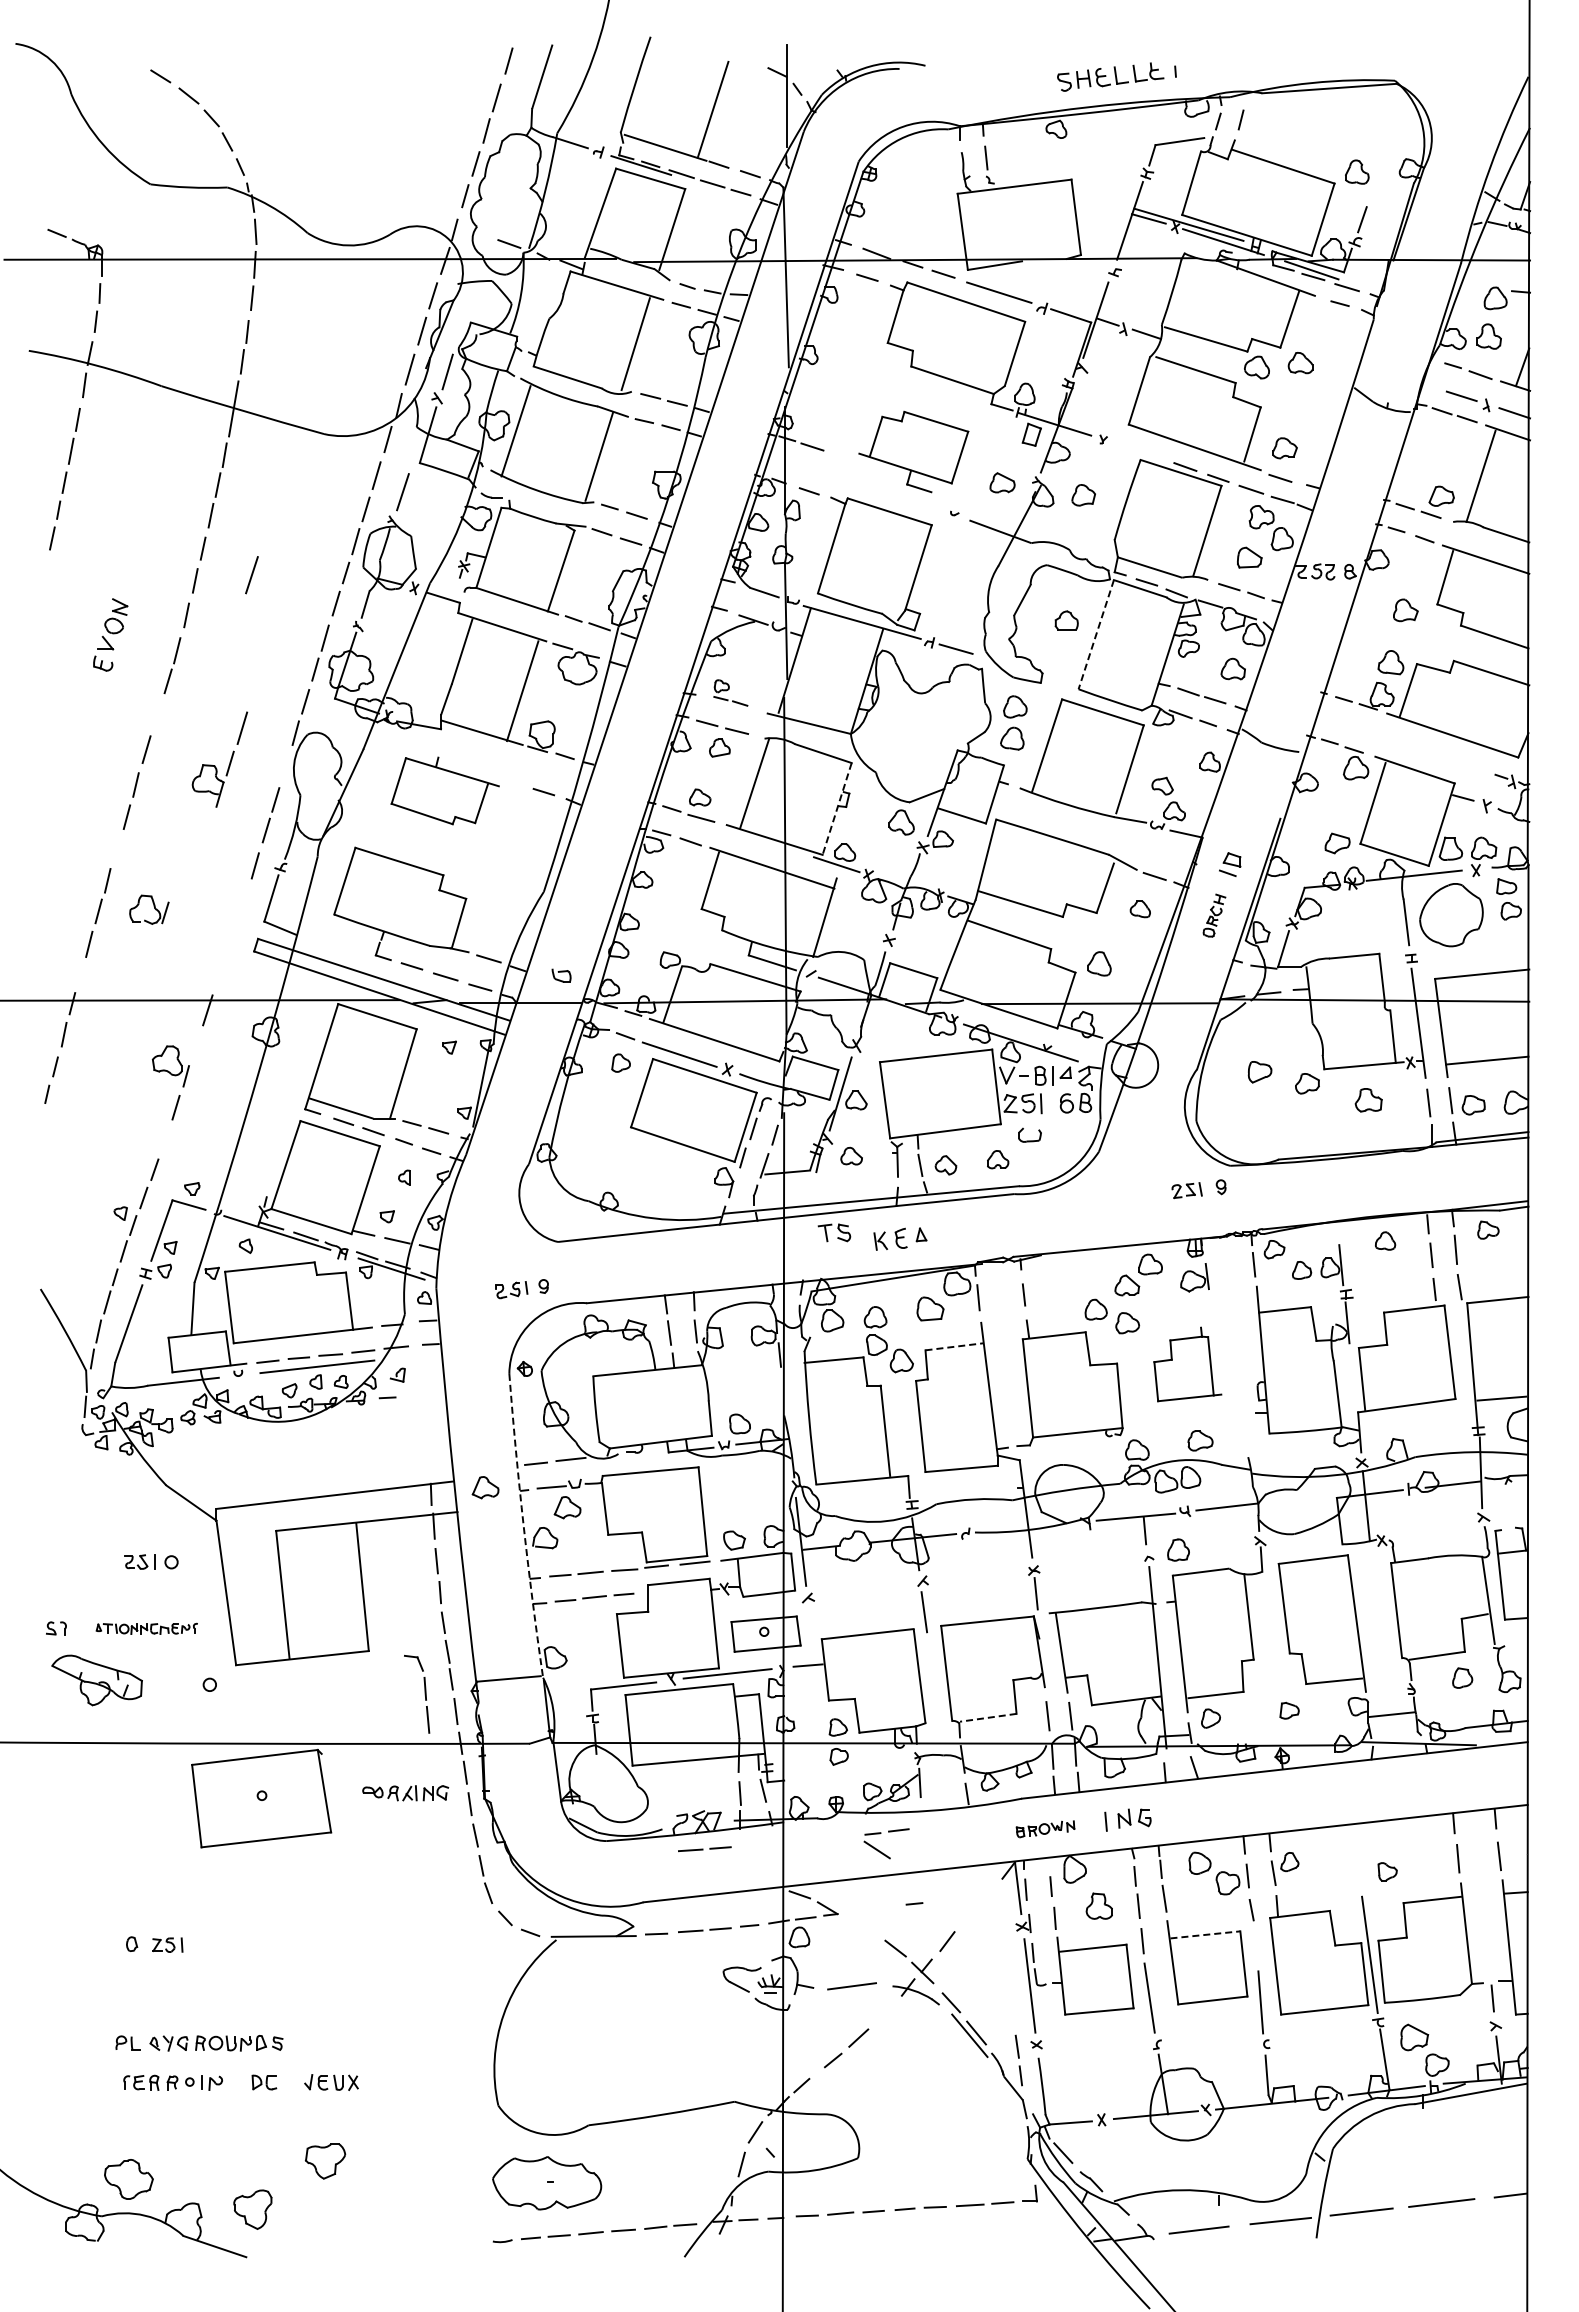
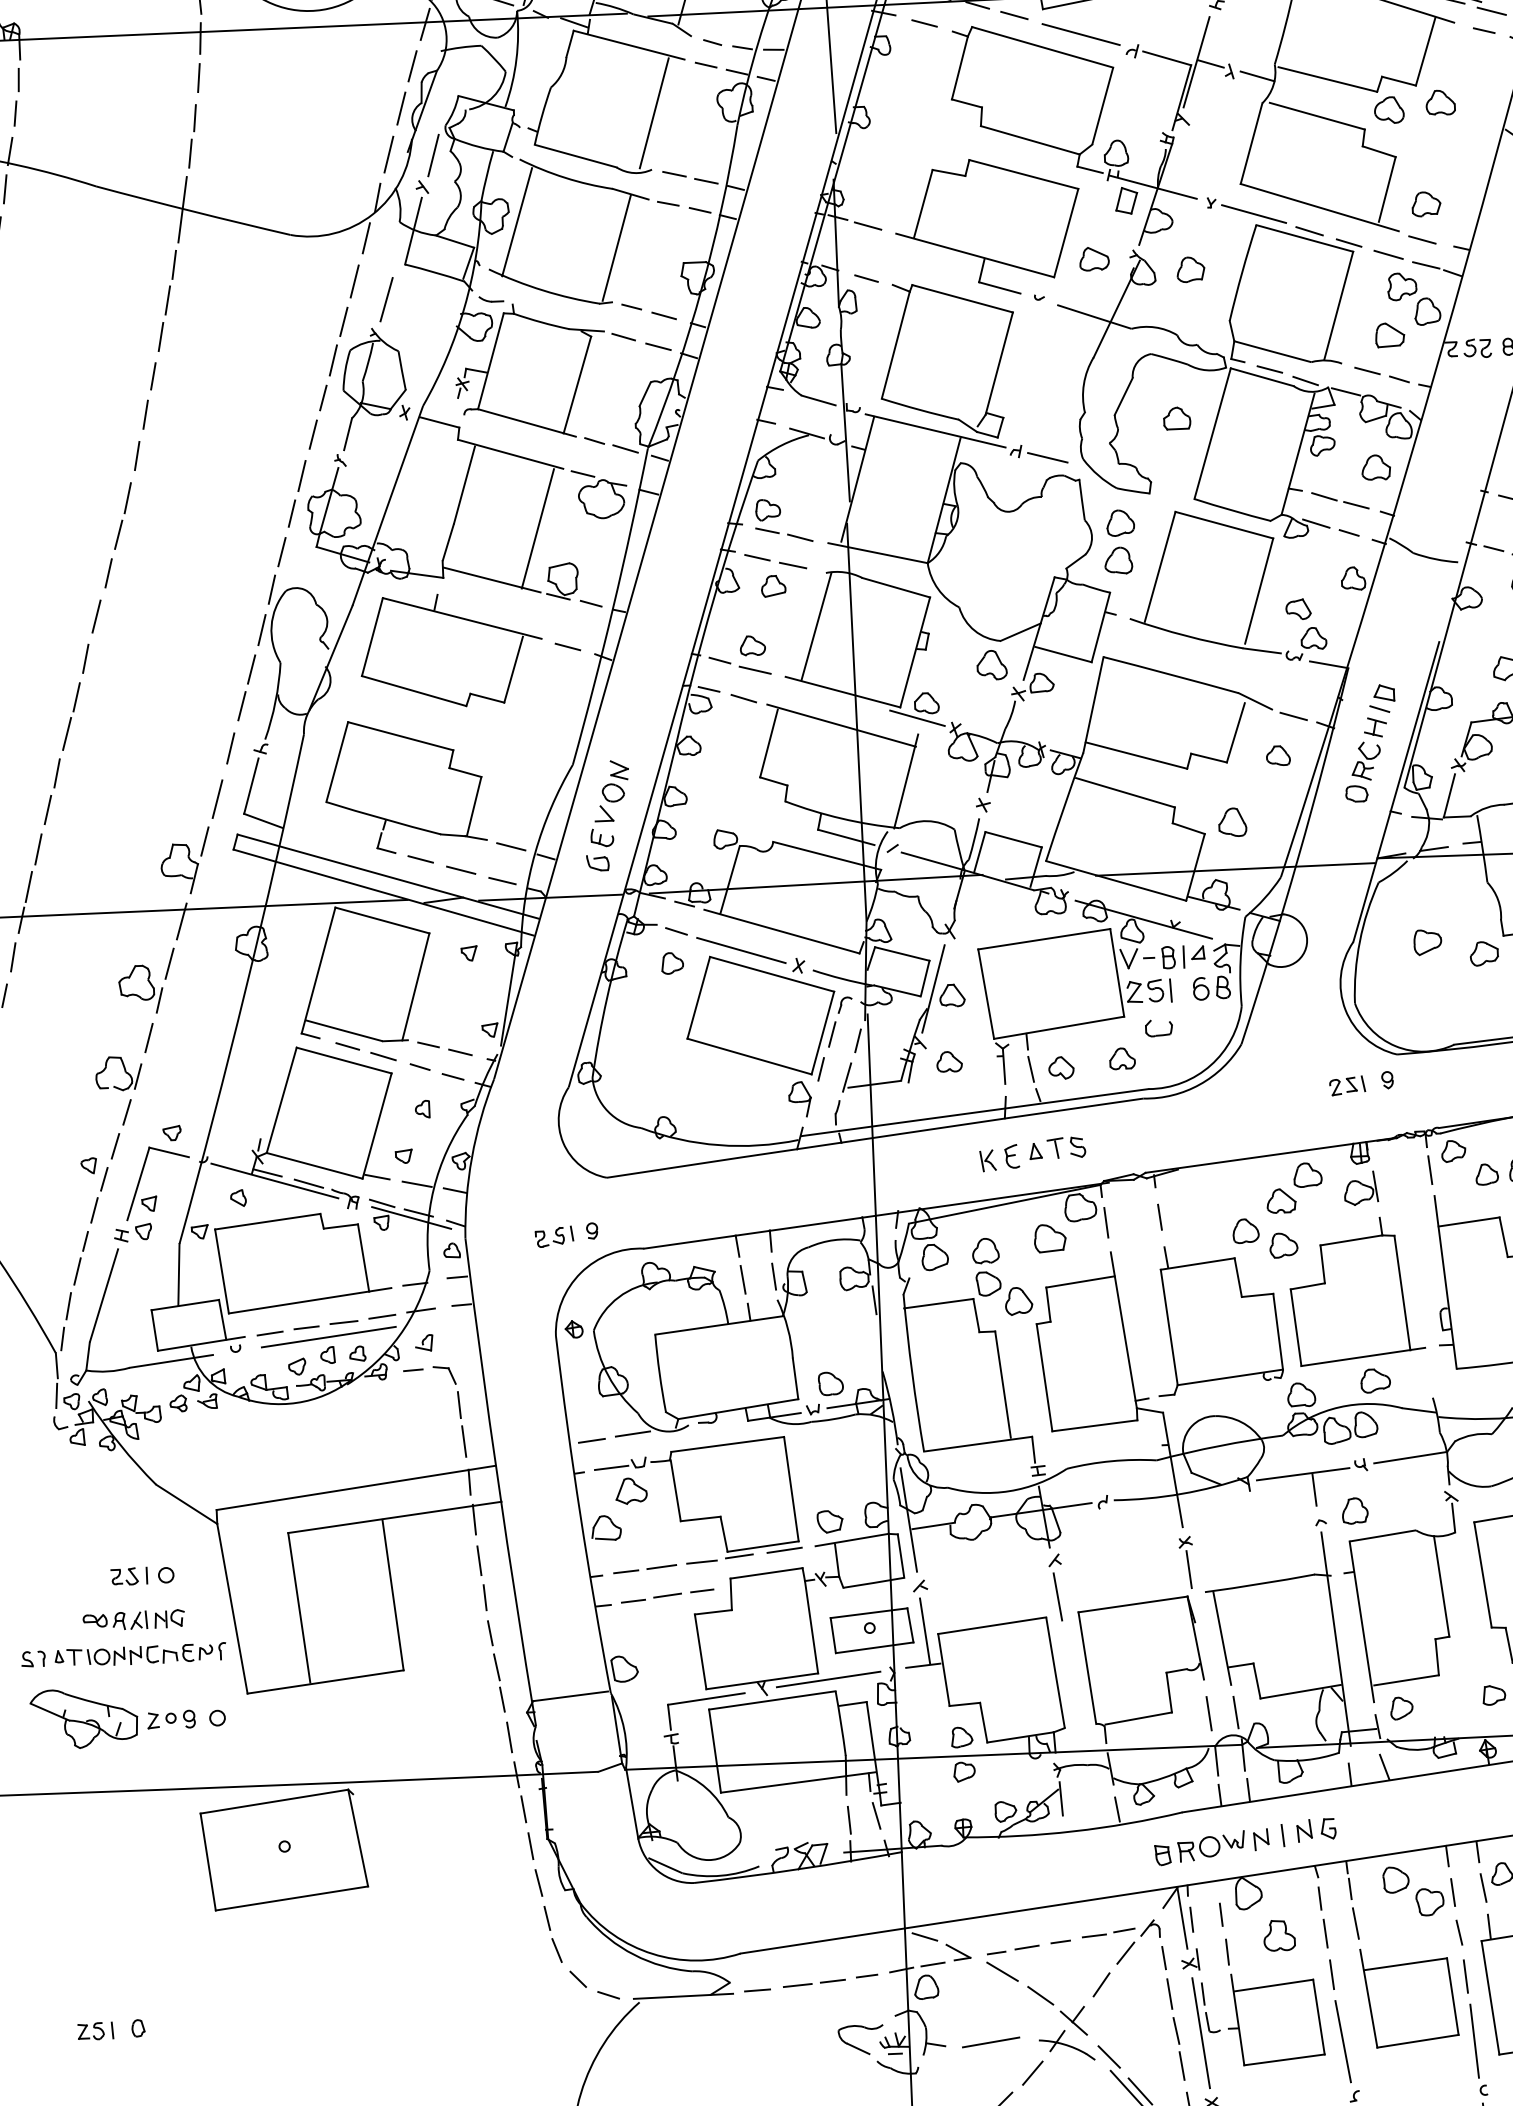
line: (1138, 450) -> (1253, 214), added
part: (913, 451) -> (987, 226), size x1.43
line: (251, 575) -> (211, 405), removed
part: (110, 634) -> (609, 803), moved
line: (1096, 635) -> (1212, 434), dashed -> solid
part: (730, 692) -> (783, 520), size x1.43
line: (158, 713) -> (108, 573), added
part: (215, 765) -> (187, 844), moved
line: (285, 766) -> (261, 629), added
part: (444, 790) -> (450, 650), size x1.43
line: (837, 809) -> (915, 653), dashed -> solid
line: (117, 847) -> (66, 733), added
part: (149, 909) -> (119, 1073), moved
part: (1214, 915) -> (1366, 759), size x1.67
line: (79, 975) -> (28, 886), added
line: (196, 1045) -> (170, 963), added
part: (834, 1232) -> (1066, 1147), moved
line: (955, 1346) -> (1081, 1281), dashed -> solid
part: (1187, 1364) -> (1356, 1291), size x1.67
part: (485, 1487) -> (533, 1471), removed
arc: (523, 1526) -> (580, 1515), dashed -> solid
part: (146, 1628) -> (139, 1654), size x1.43
line: (810, 1636) -> (924, 1631), added
part: (170, 1684) -> (171, 1719), added
part: (424, 1693) -> (458, 1410), moved
line: (988, 1717) -> (1138, 1718), dashed -> solid
part: (405, 1793) -> (133, 1620), moved
part: (1045, 1829) -> (1211, 1847), size x1.67
line: (703, 1849) -> (808, 1888), removed
part: (881, 1851) -> (1007, 1973), moved
line: (1205, 1934) -> (1406, 1963), dashed -> solid
part: (167, 1944) -> (95, 2030), moved
line: (1255, 1947) -> (1465, 1976), added
part: (1003, 1951) -> (1168, 1993), added
line: (885, 2013) -> (1031, 2072), added

